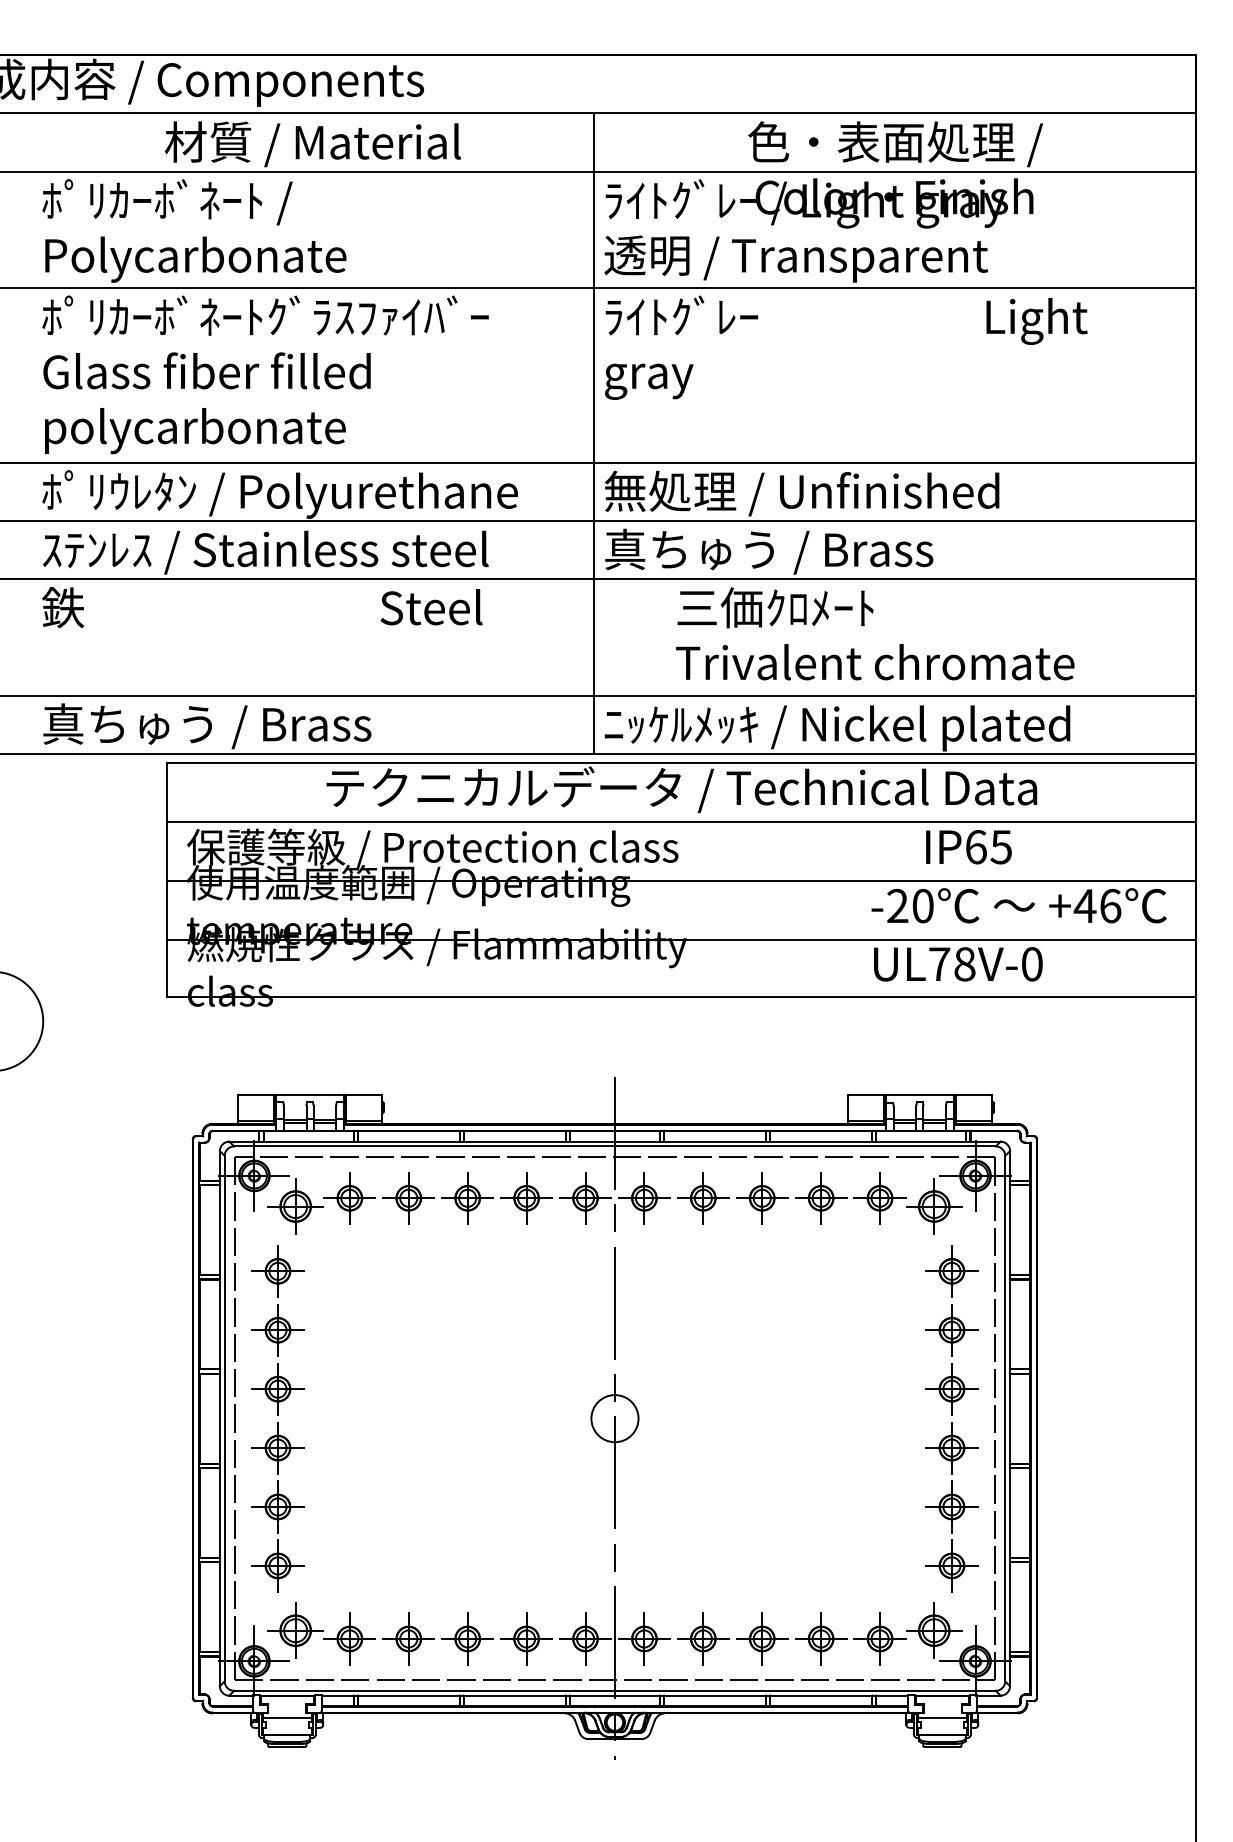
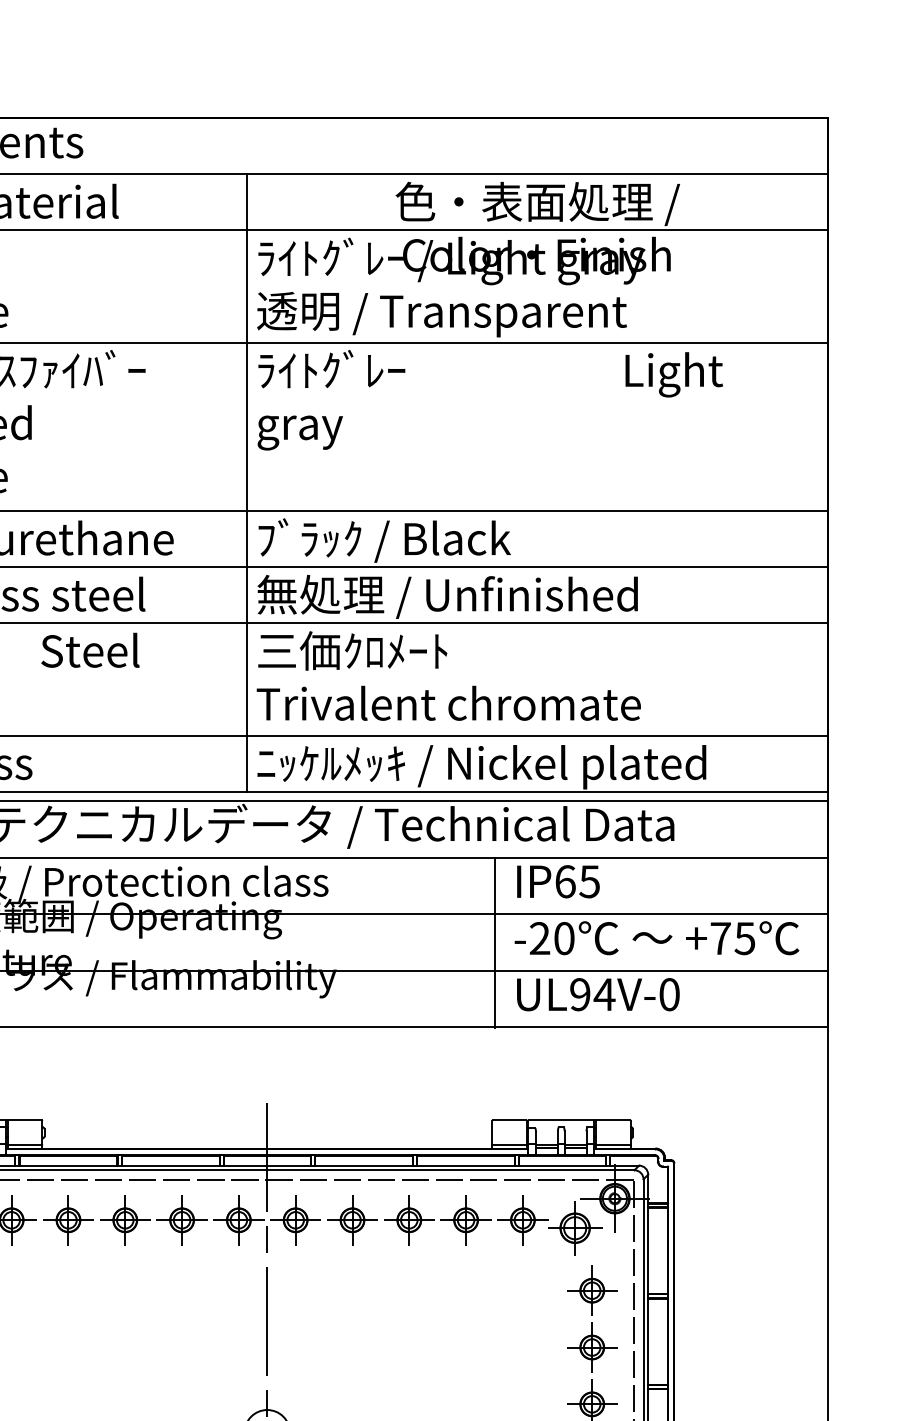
text: (801, 493) -> (447, 540), 無処理 / Unfinished -> ﾌﾞﾗｯｸ / Black
text: (801, 551) -> (447, 596), 真ちゅう / Brass -> 無処理 / Unfinished
text: (875, 633) -> (449, 675), moved
text: (968, 847) -> (558, 882), moved
text: (1097, 905) -> (732, 937), +46 -> +75
line: (850, 910) -> (494, 942), added
text: (952, 964) -> (592, 994), UL78V-0 -> UL94V-0

